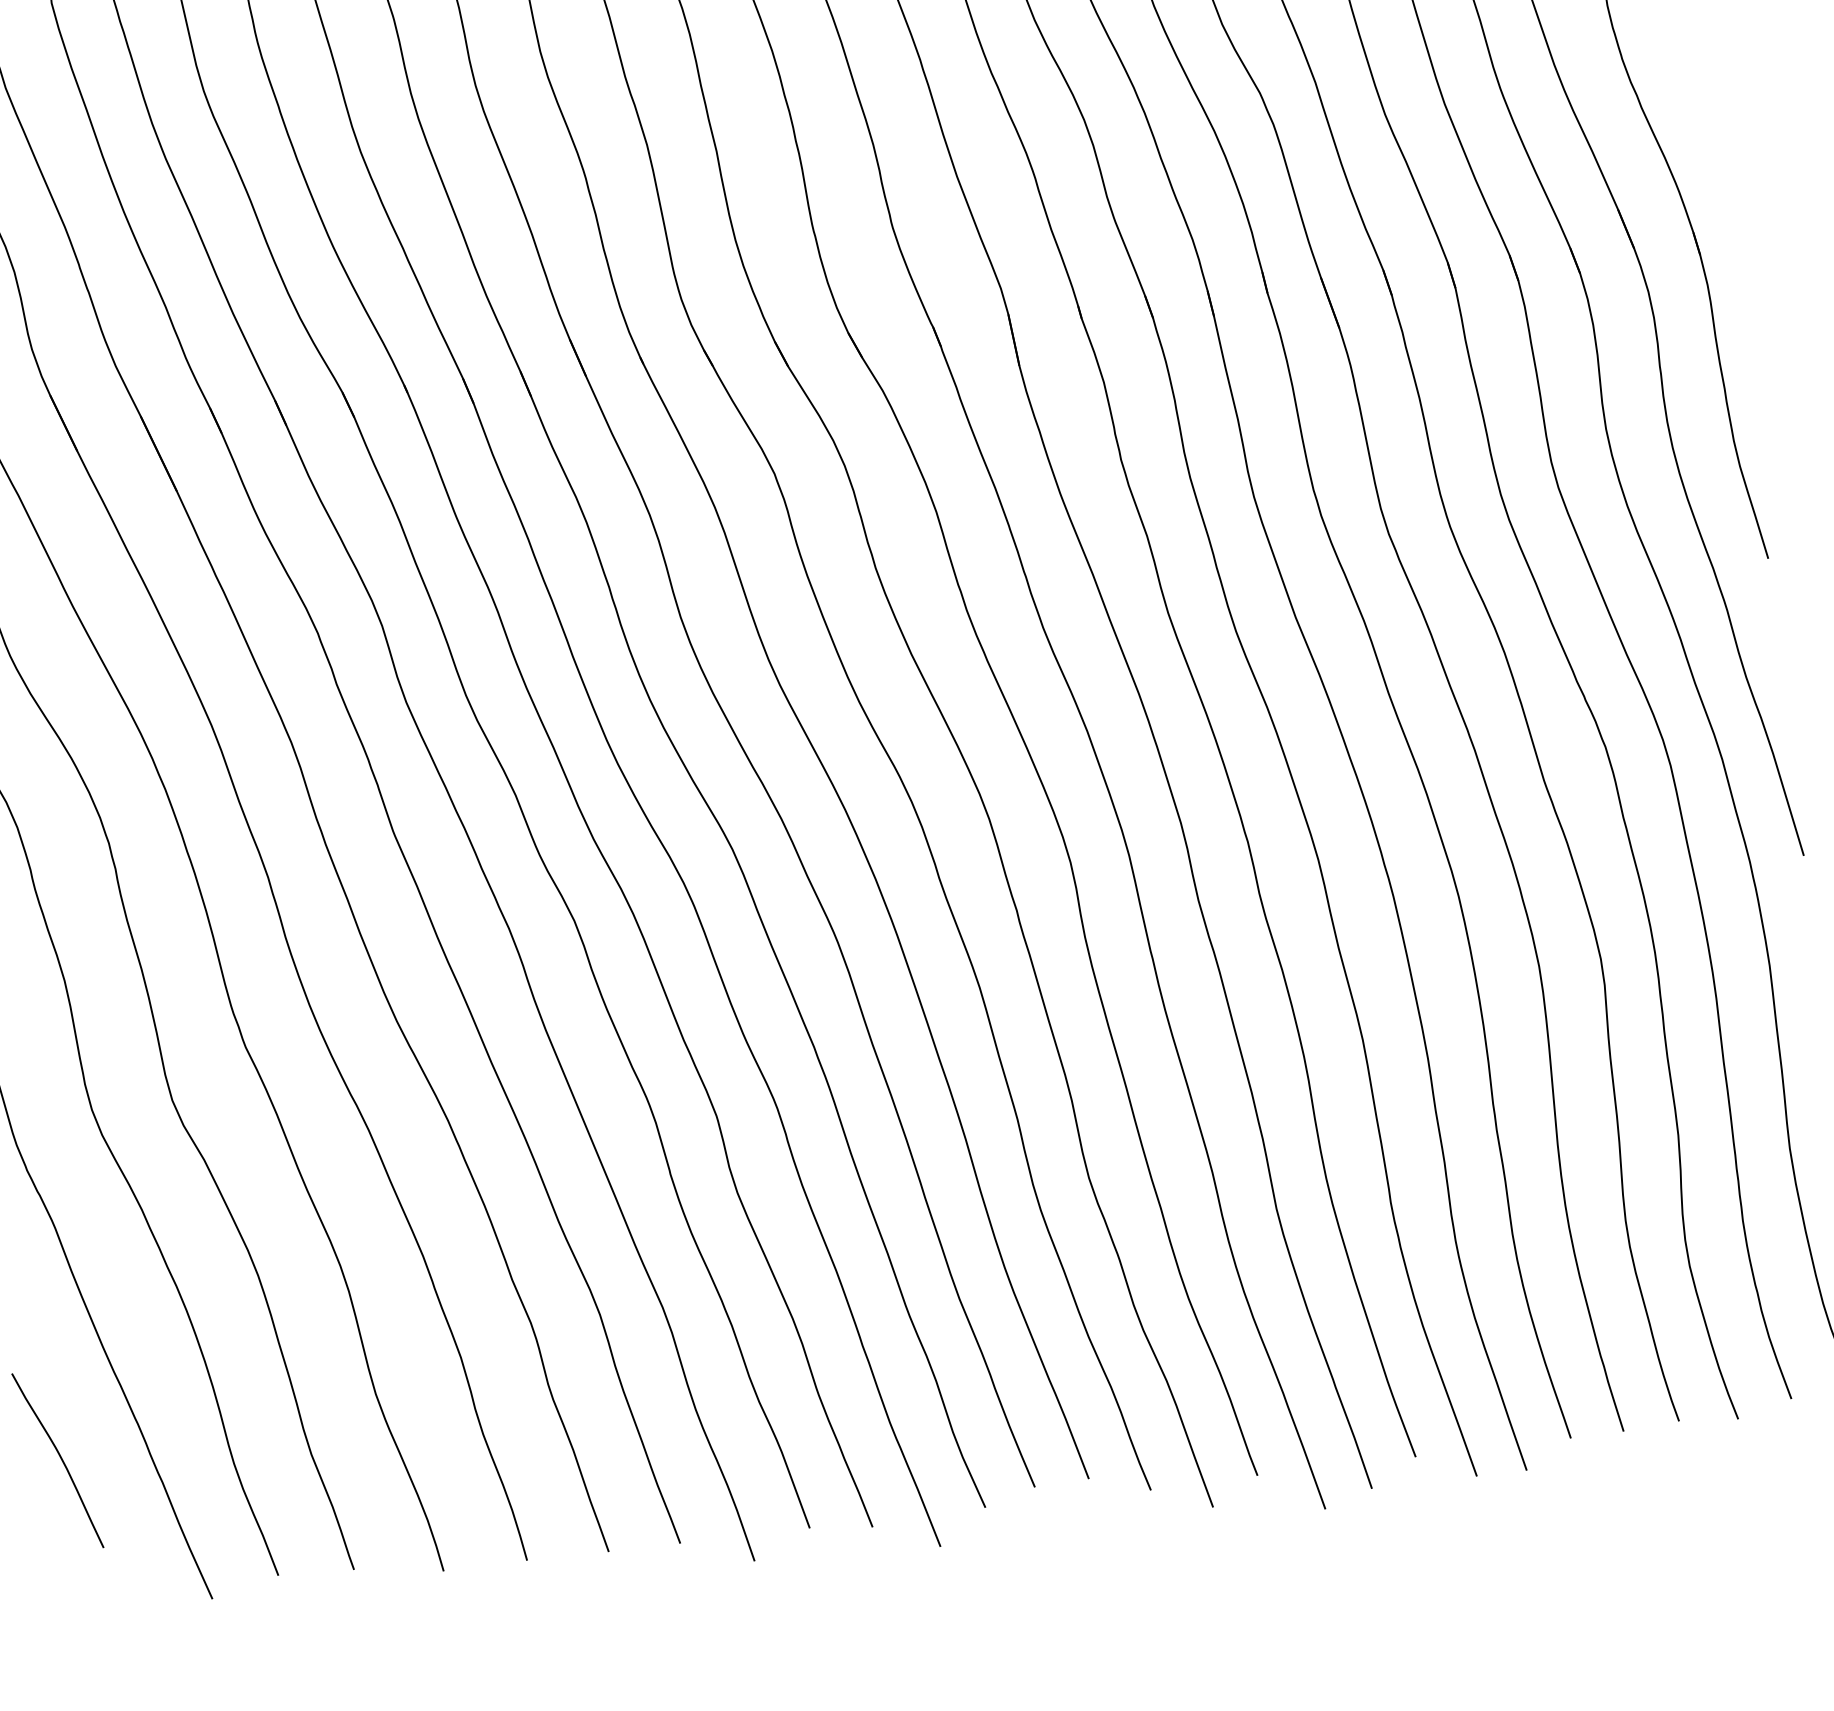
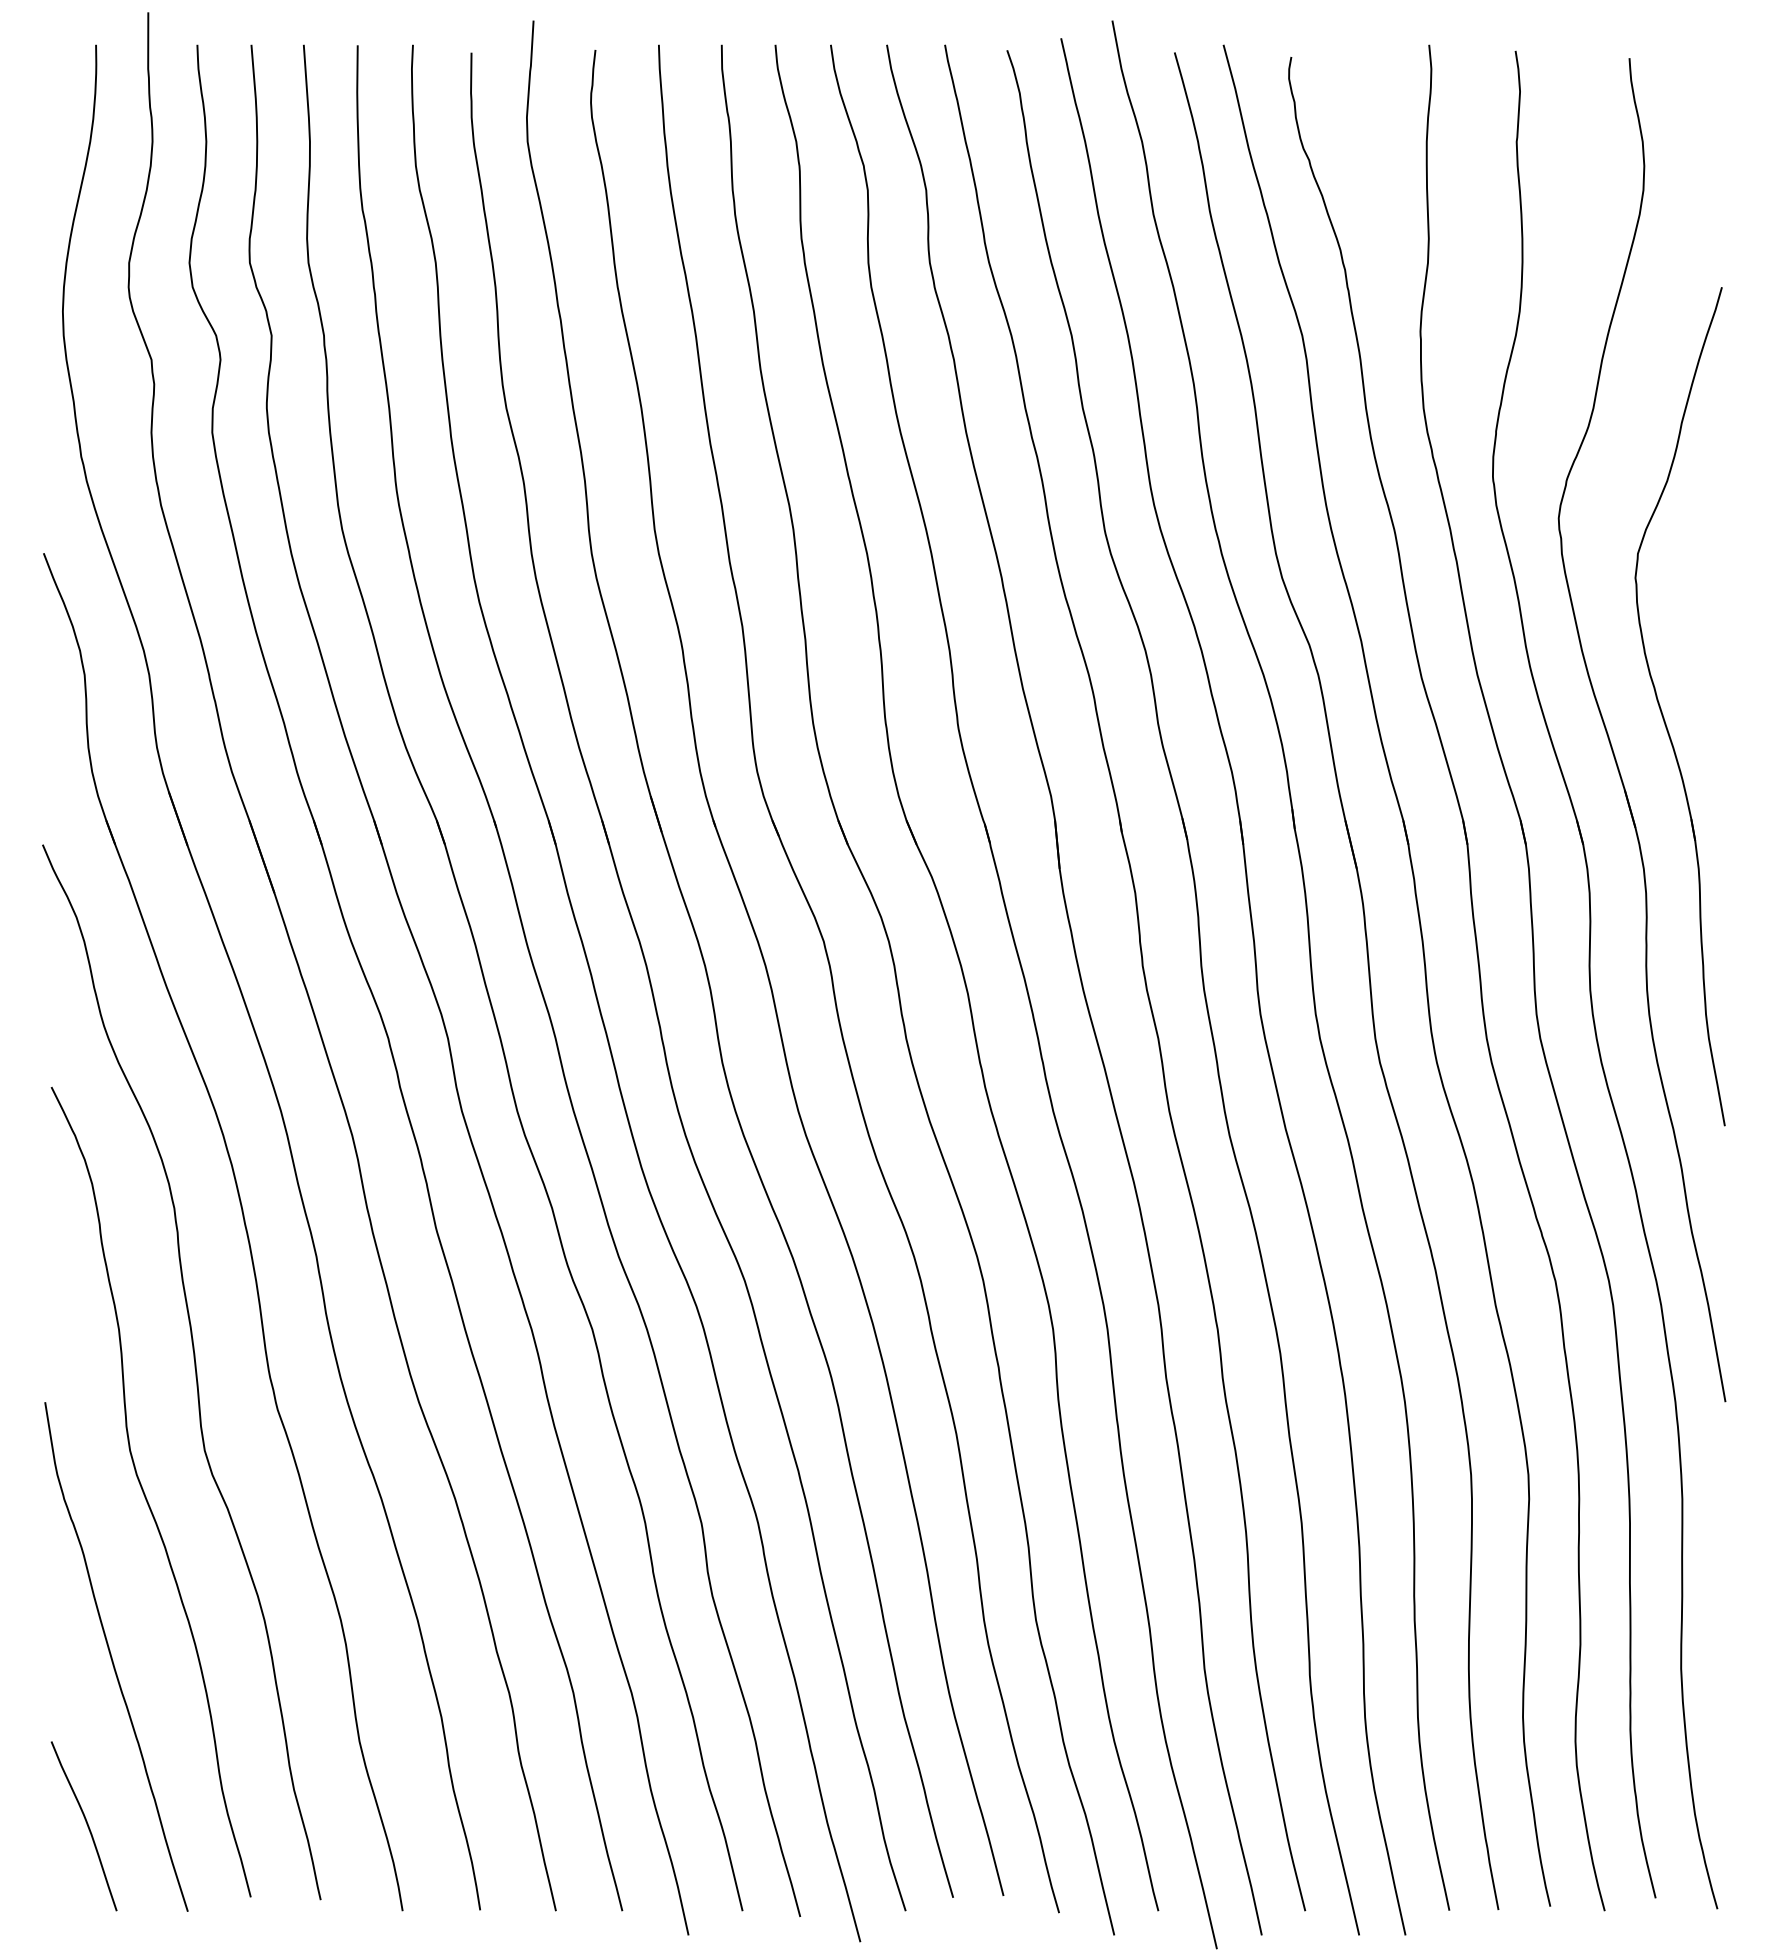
curve: (60, 1458) -> (86, 1824), moved

